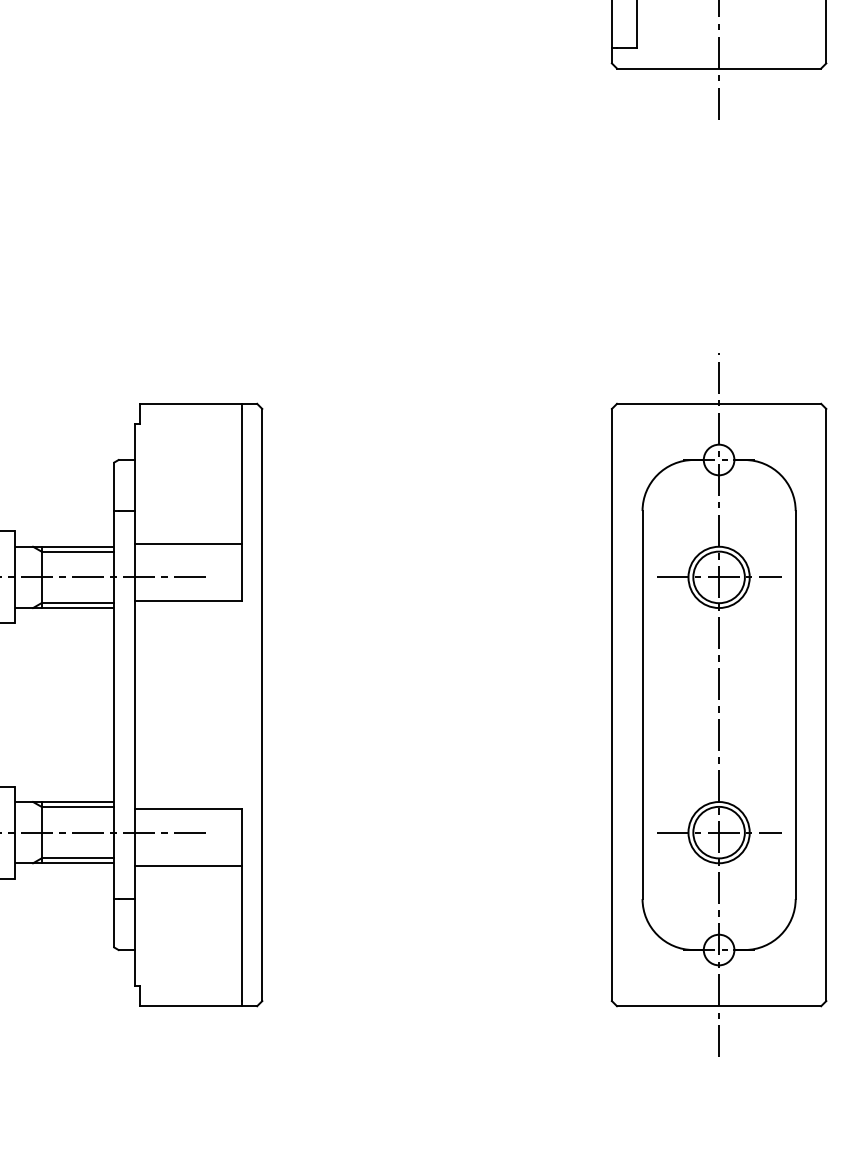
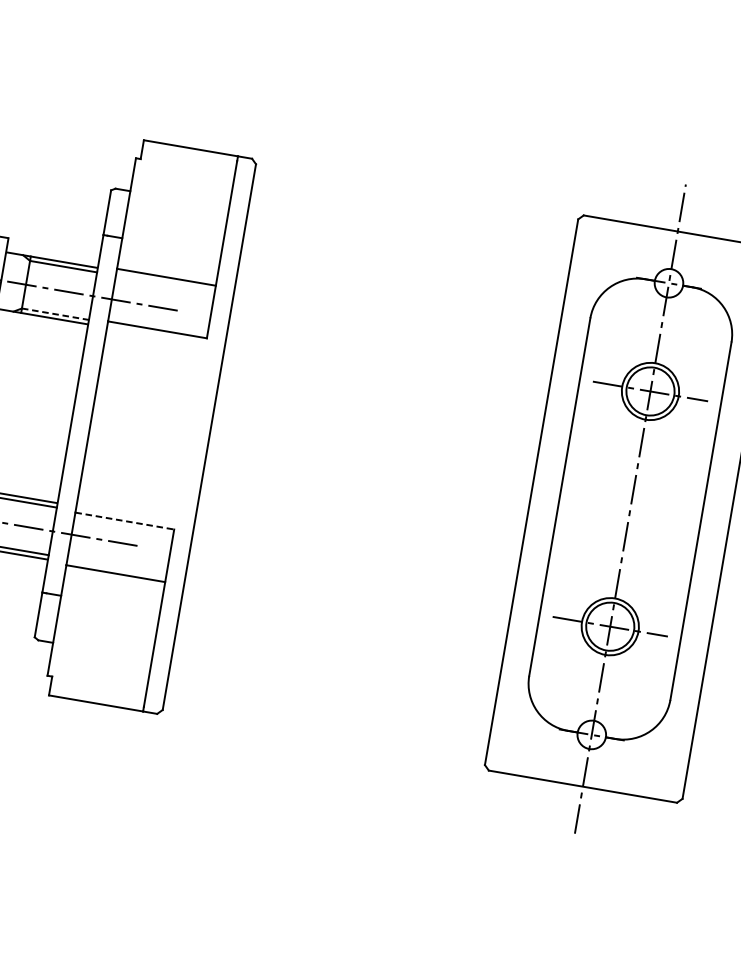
line: (78, 603) -> (55, 314), solid -> dashed
line: (188, 808) -> (125, 520), solid -> dashed

